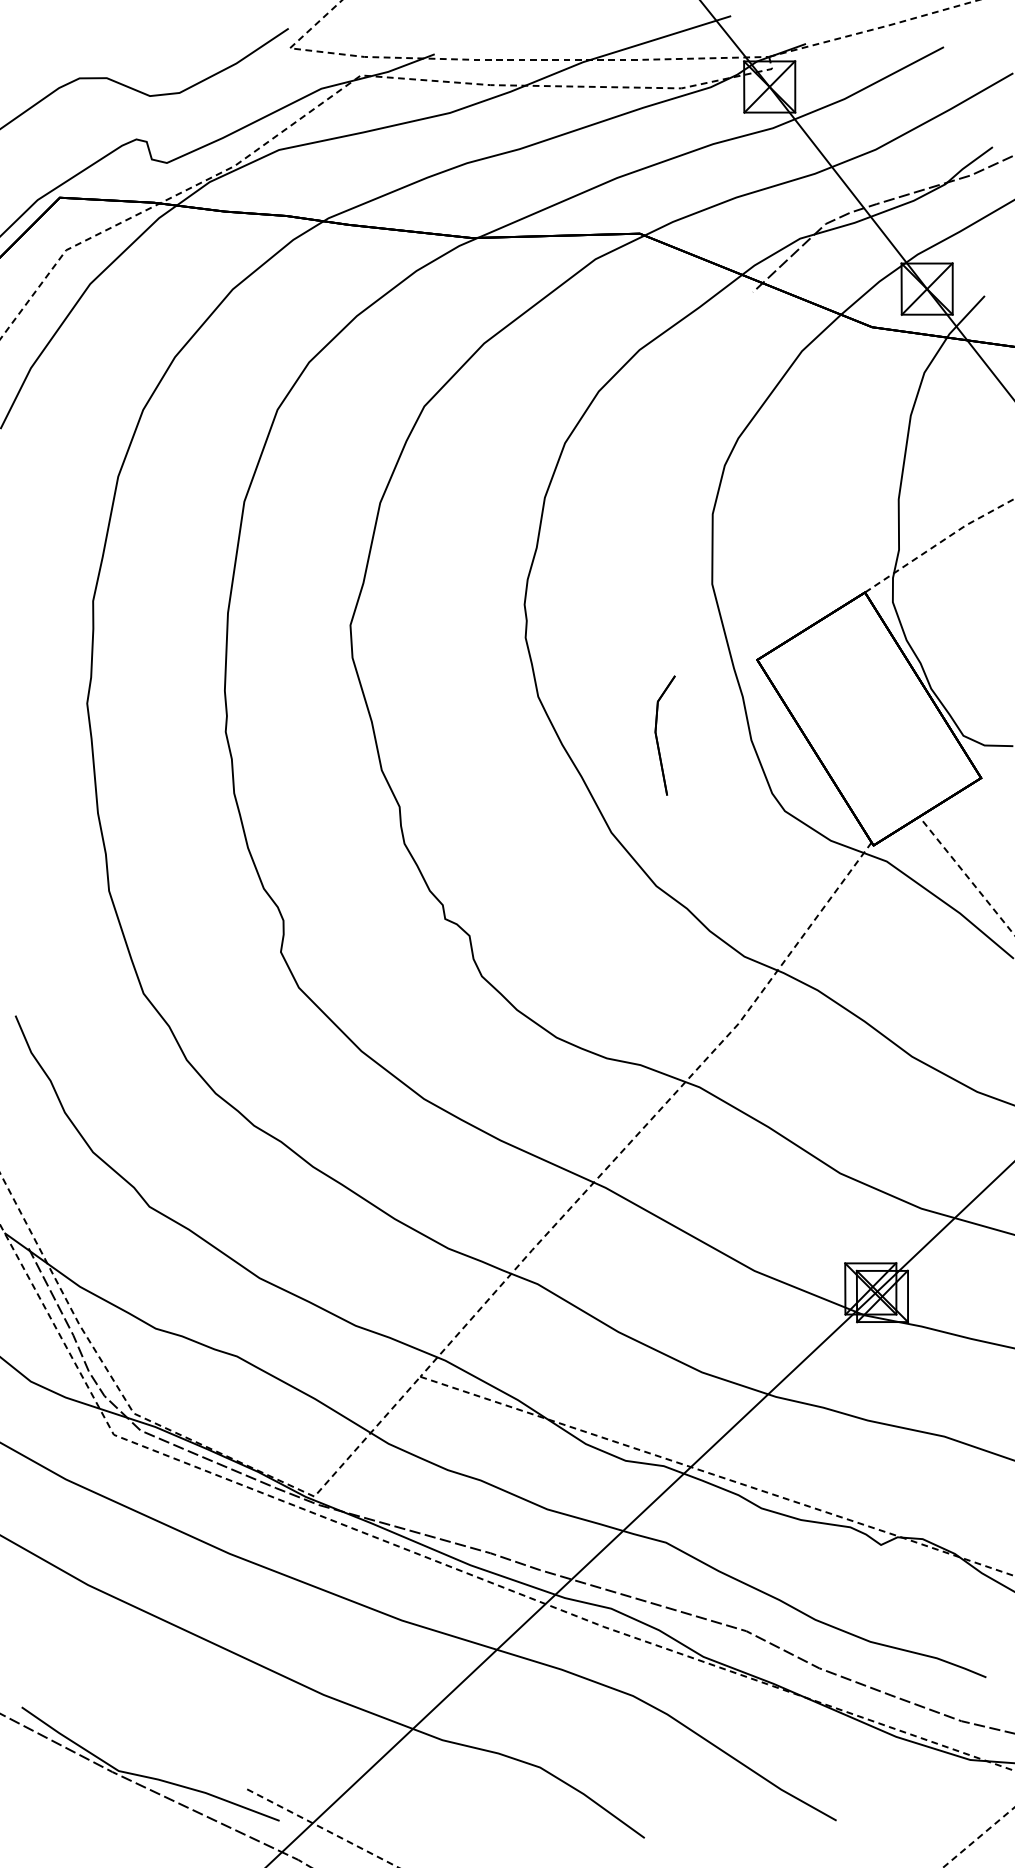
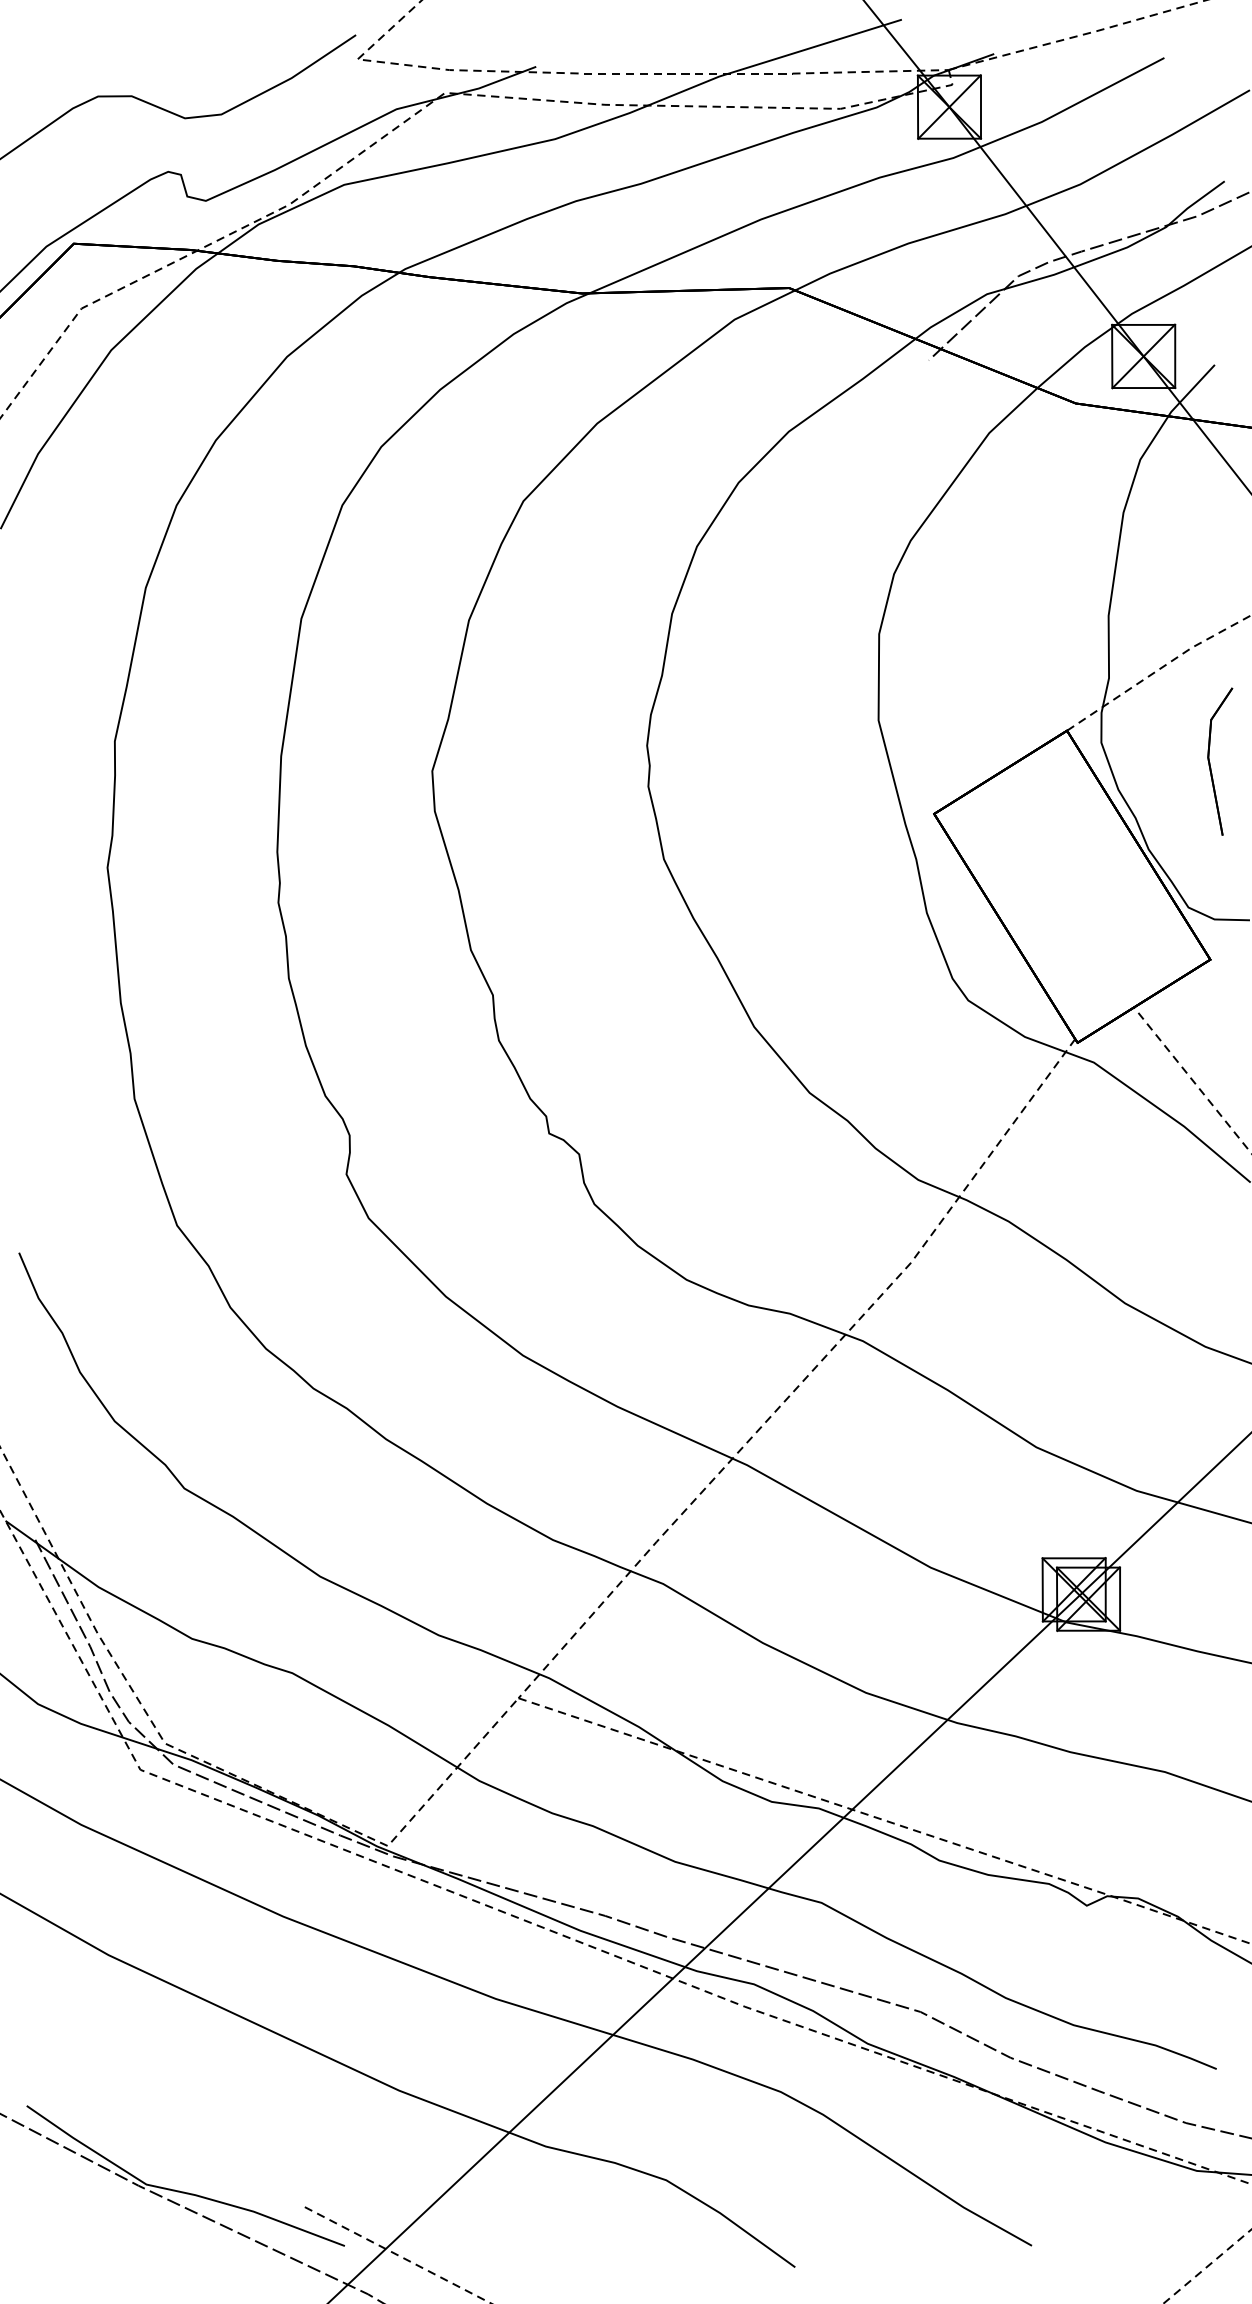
part: (657, 735) -> (1210, 761), moved

